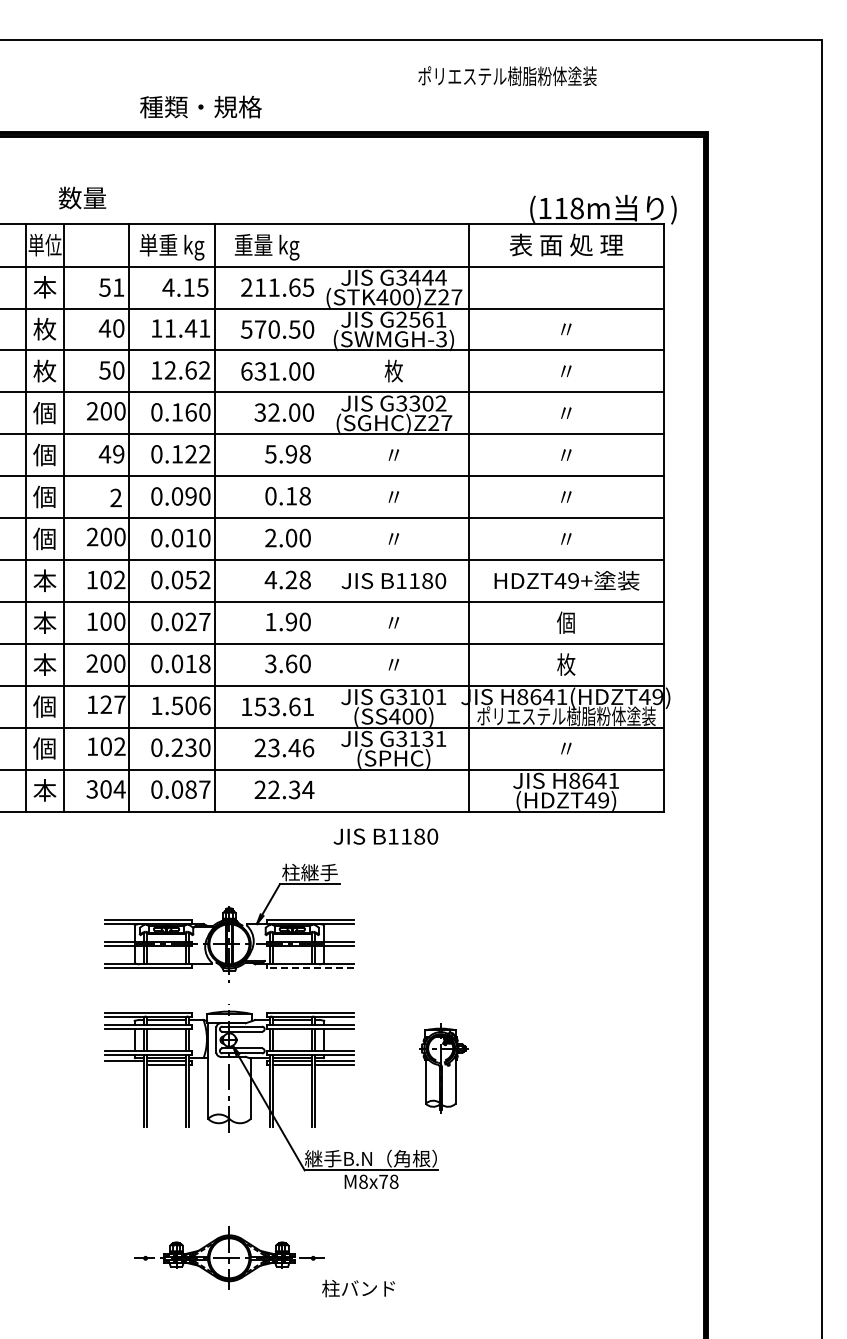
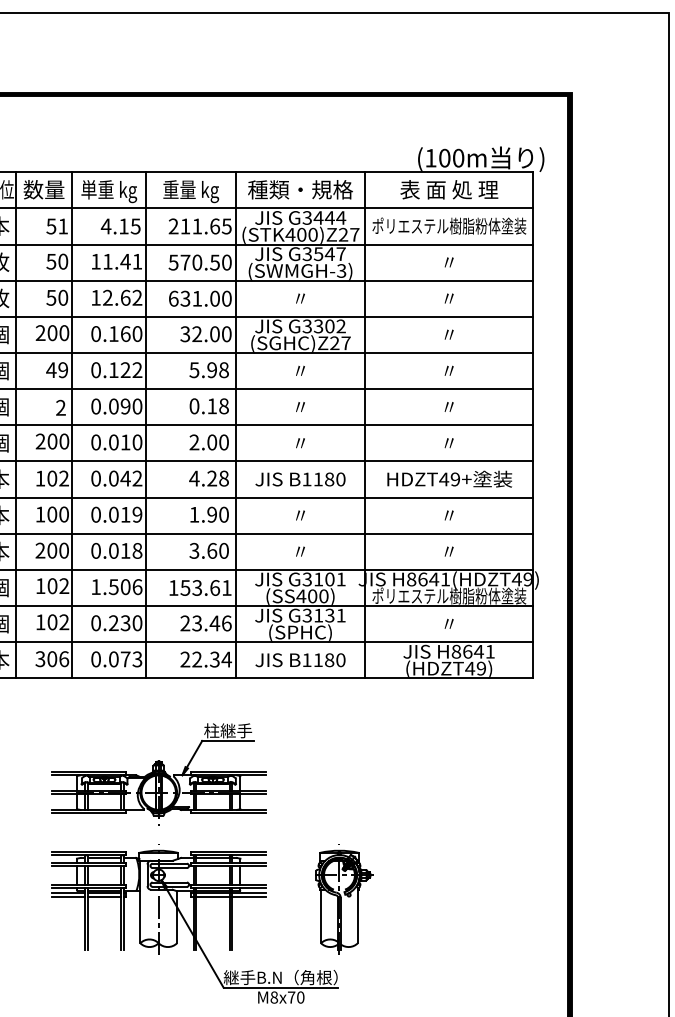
text: (507, 76) -> (449, 226), moved
text: (200, 106) -> (300, 189), moved
text: (82, 197) -> (44, 189), moved
text: (568, 208) -> (451, 158), (118m -> (100m
text: (421, 319) -> (324, 253), G2561 -> G3547
text: (104, 328) -> (50, 261), 40 -> 50
text: (393, 370) -> (300, 297), 枚 -> 〃
line: (318, 517) -> (235, 424), added
text: (190, 580) -> (125, 479), 0.052 -> 0.042
text: (197, 621) -> (131, 514), 0.027 -> 0.019
text: (565, 622) -> (448, 515), 個 -> 〃
text: (566, 664) -> (449, 551), 枚 -> 〃
text: (112, 704) -> (57, 585), 127 -> 102
text: (119, 789) -> (63, 659), 304 -> 306
text: (197, 789) -> (131, 659), 0.087 -> 0.073
text: (385, 836) -> (300, 660), moved
line: (309, 968) -> (227, 813), dashed -> solid
line: (124, 1064) -> (68, 896), added
part: (444, 1068) -> (344, 899), size x1.43
text: (393, 1181) -> (300, 997), M8x78 -> M8x70

